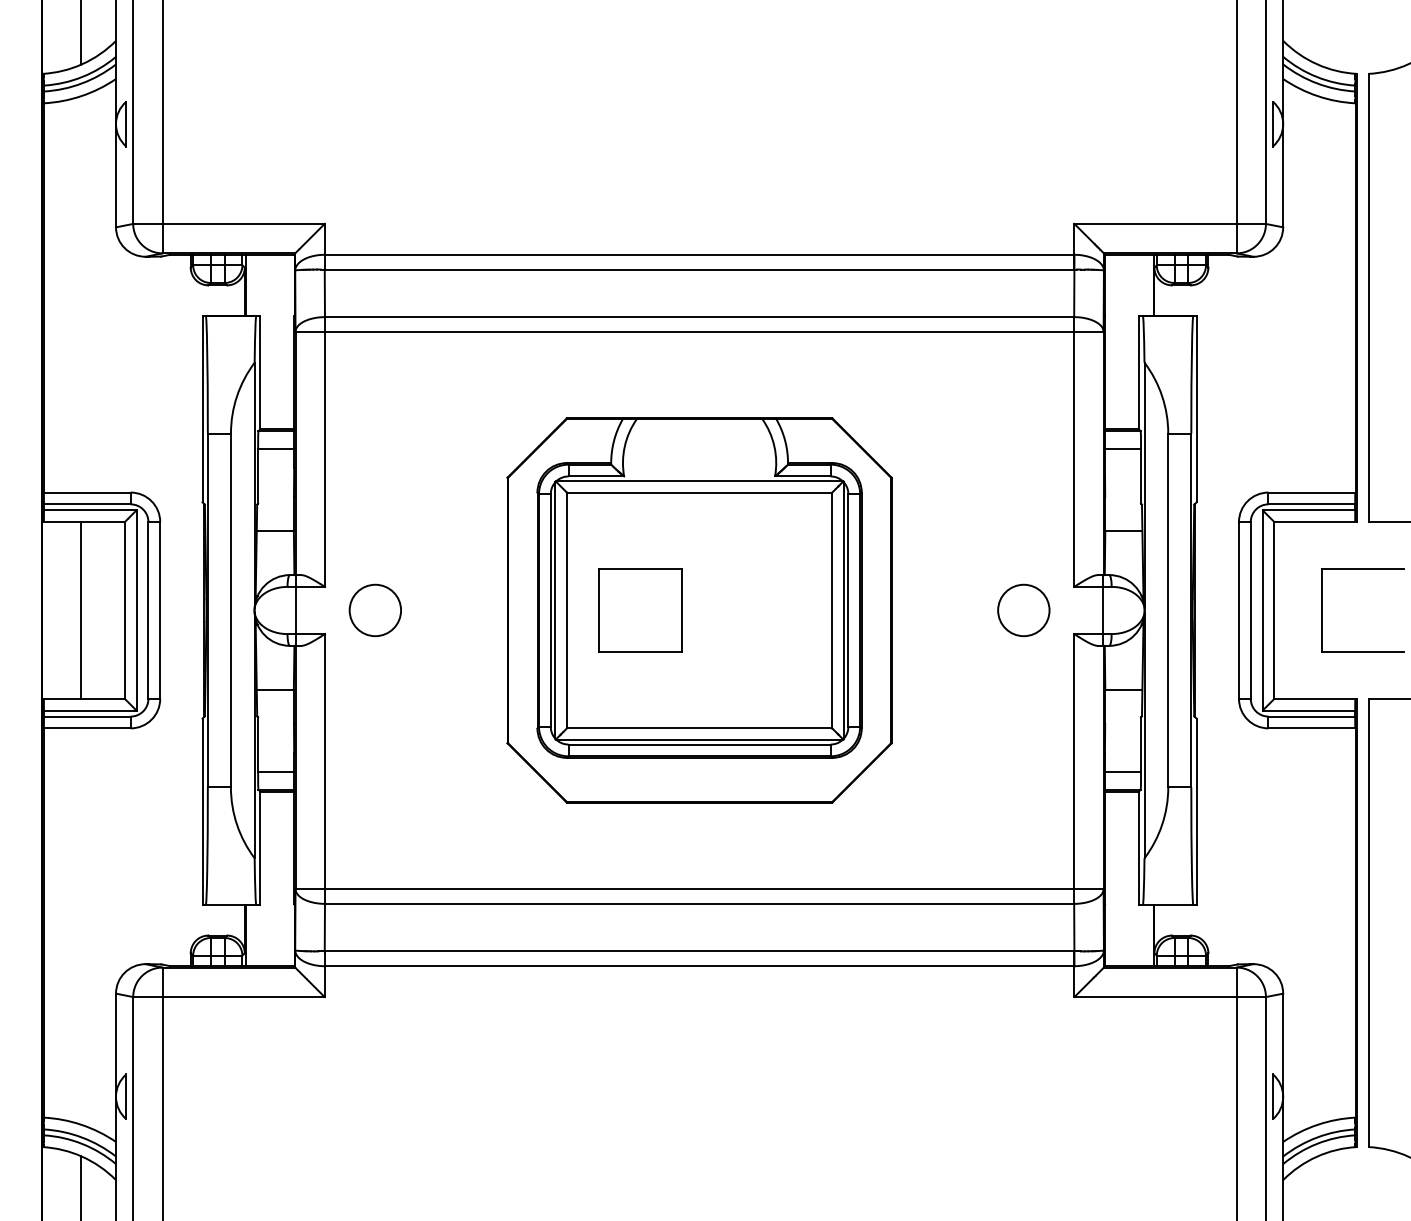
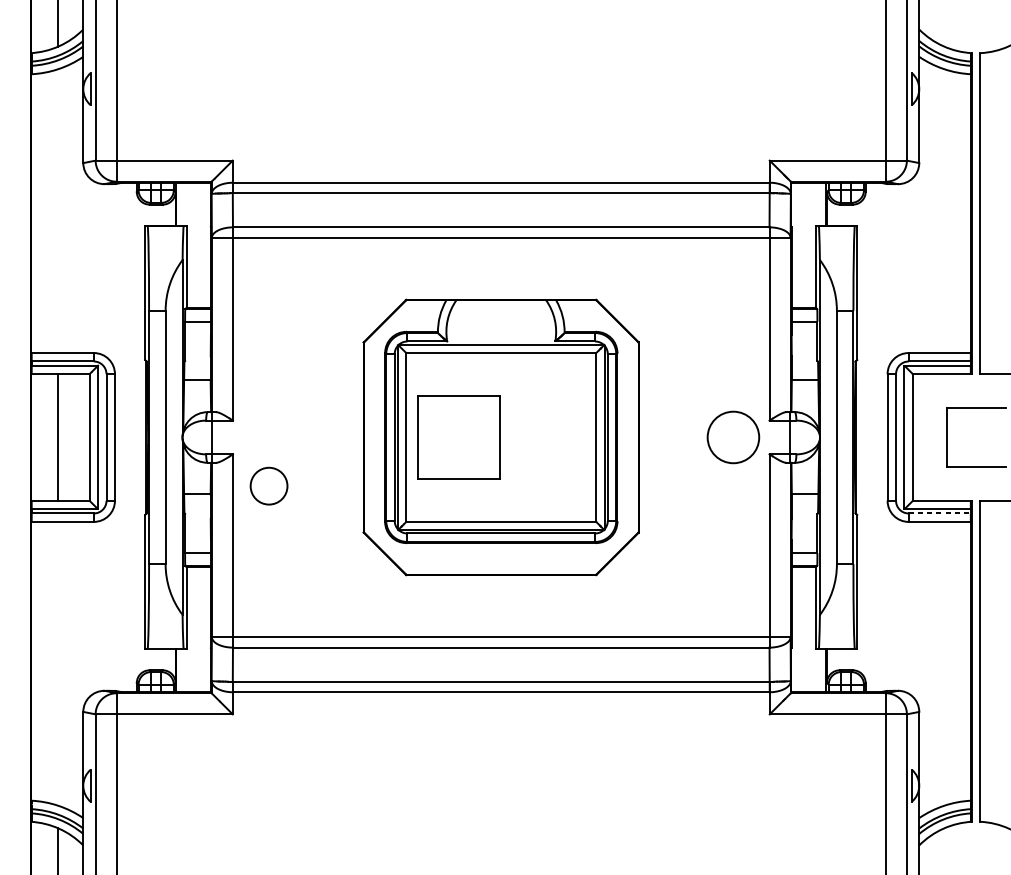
circle: (374, 610) -> (268, 486), moved
part: (640, 610) -> (458, 437), size x1.4
circle: (1023, 610) -> (733, 437), size x1.4
line: (1312, 716) -> (940, 513), solid -> dashed

